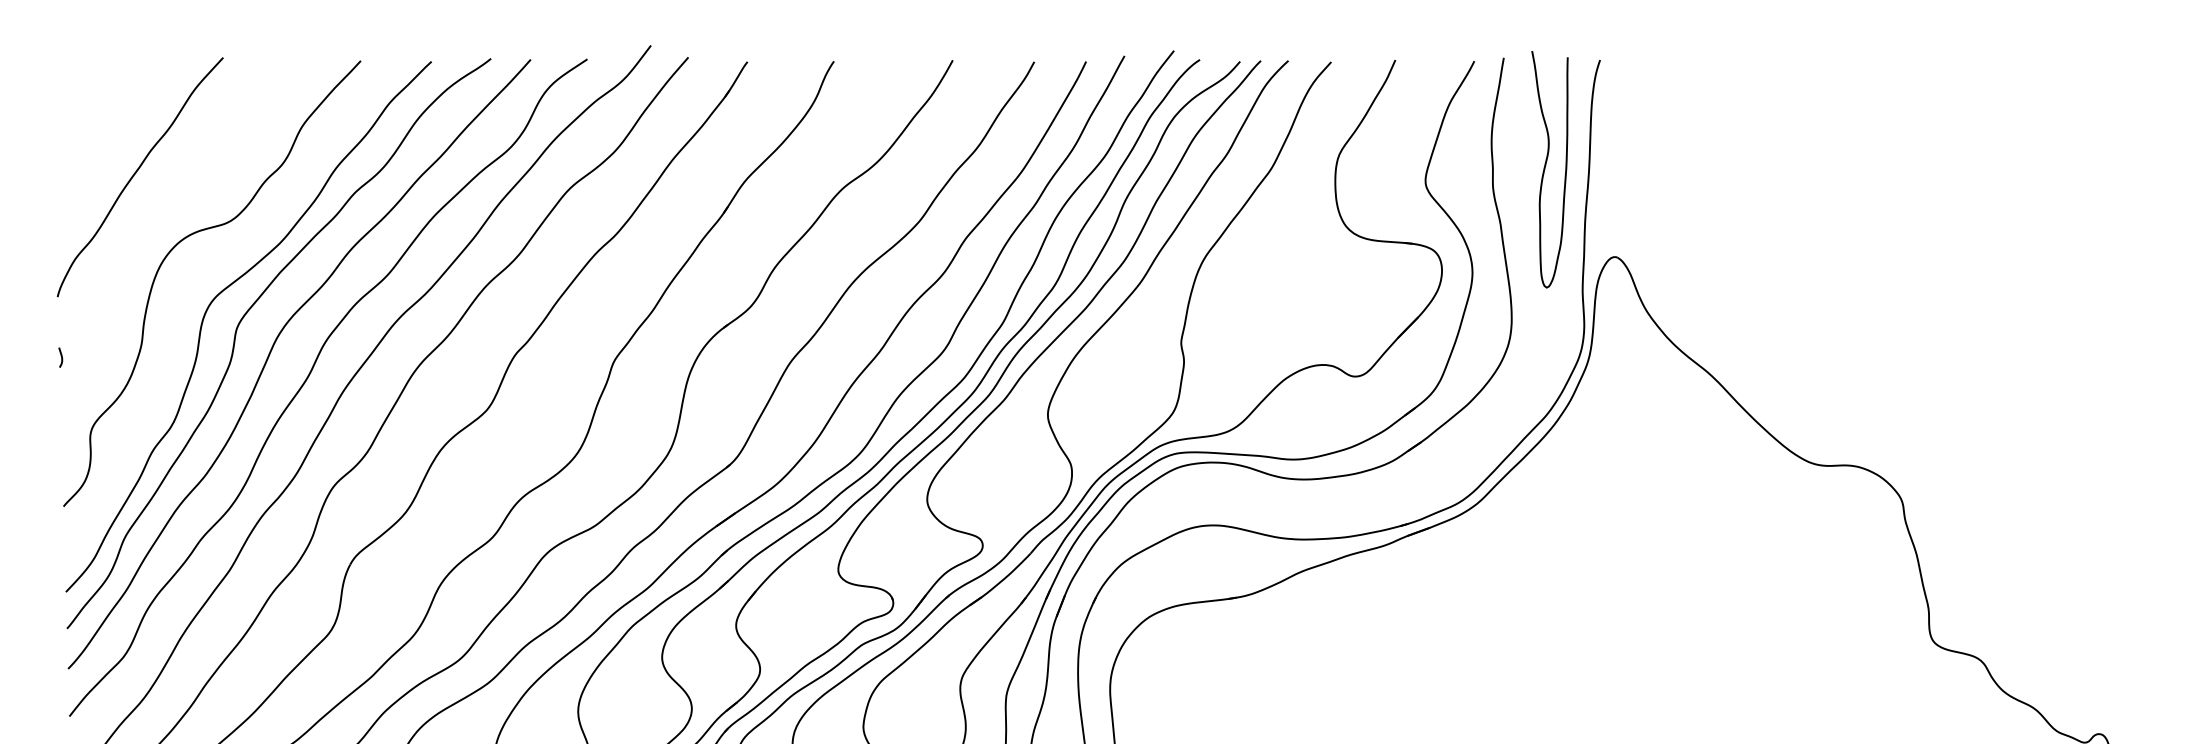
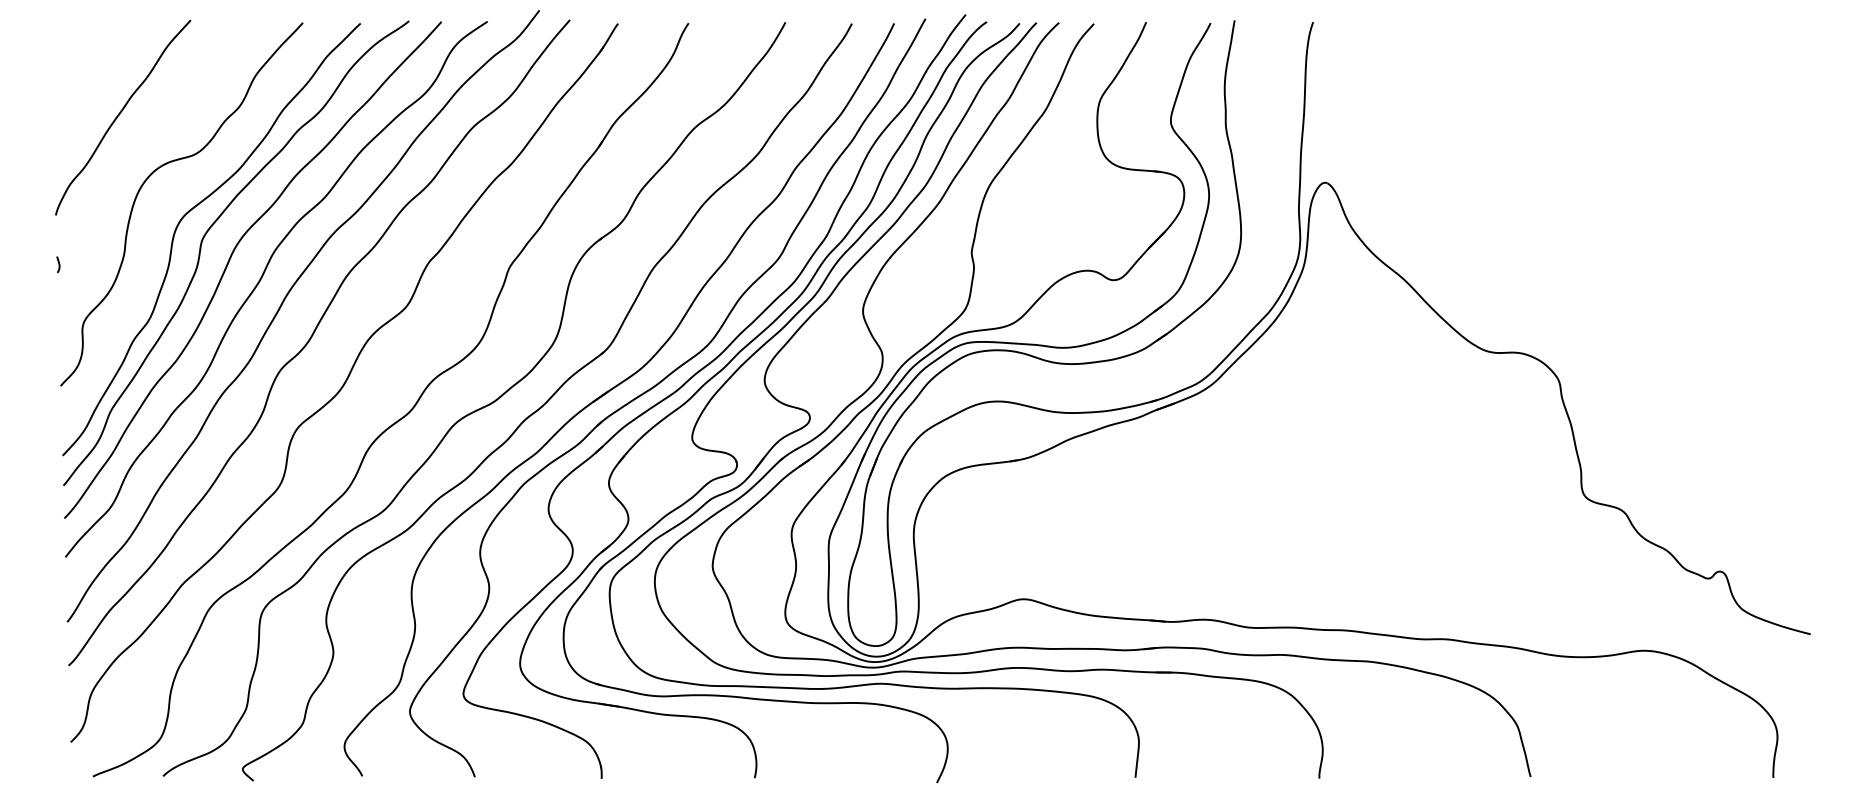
curve: (1545, 169) -> (1268, 111), removed

